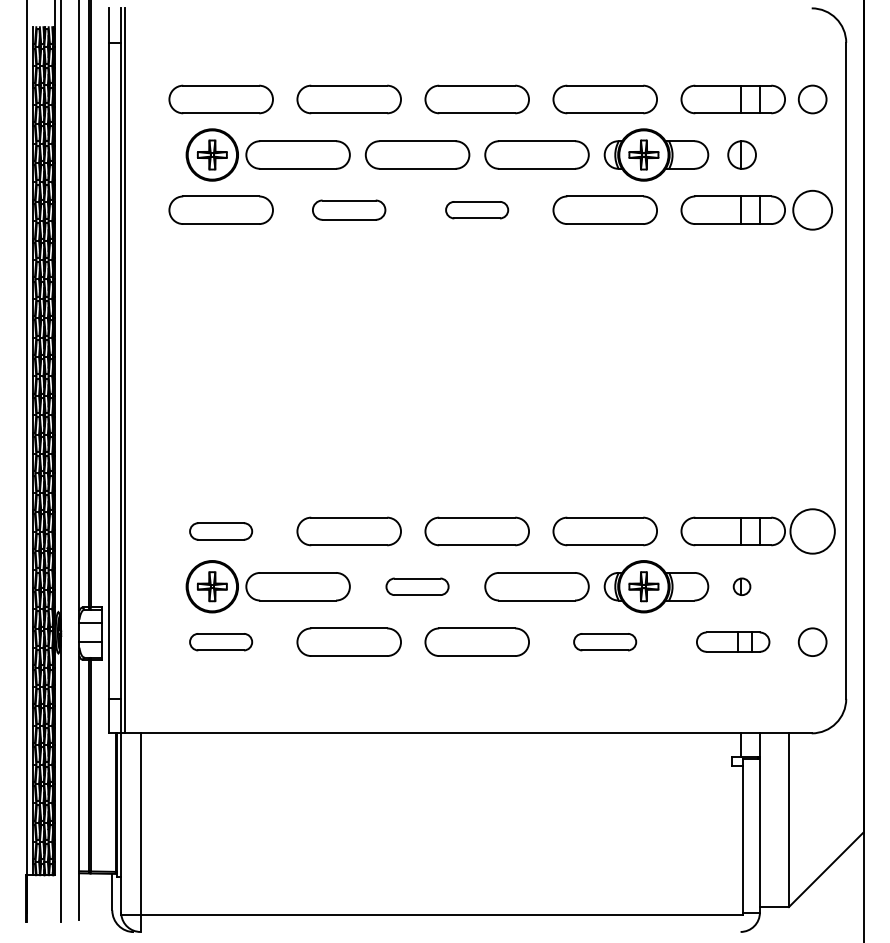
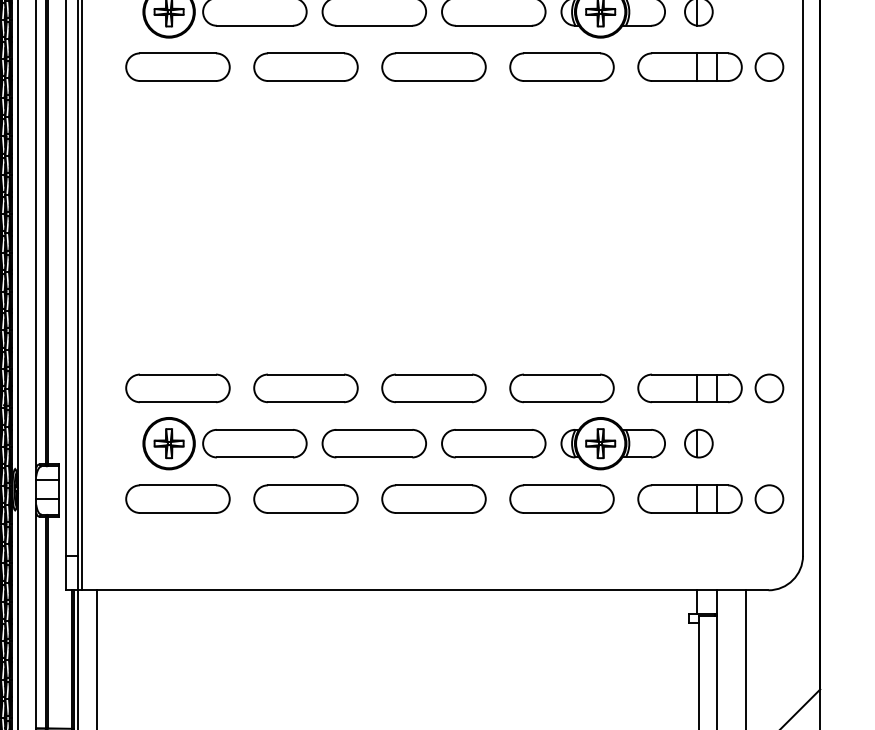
part: (348, 209) -> (305, 66), size x1.43
part: (476, 209) -> (433, 66), size x1.67
circle: (812, 210) -> (769, 67), size x0.71
part: (220, 531) -> (177, 388), size x1.67
circle: (812, 531) -> (769, 388), size x0.62
part: (417, 586) -> (374, 443), size x1.67
part: (741, 586) -> (698, 443), size x1.67
part: (220, 641) -> (177, 498), size x1.67
part: (604, 641) -> (561, 498), size x1.67
part: (732, 641) -> (689, 498), size x1.43

